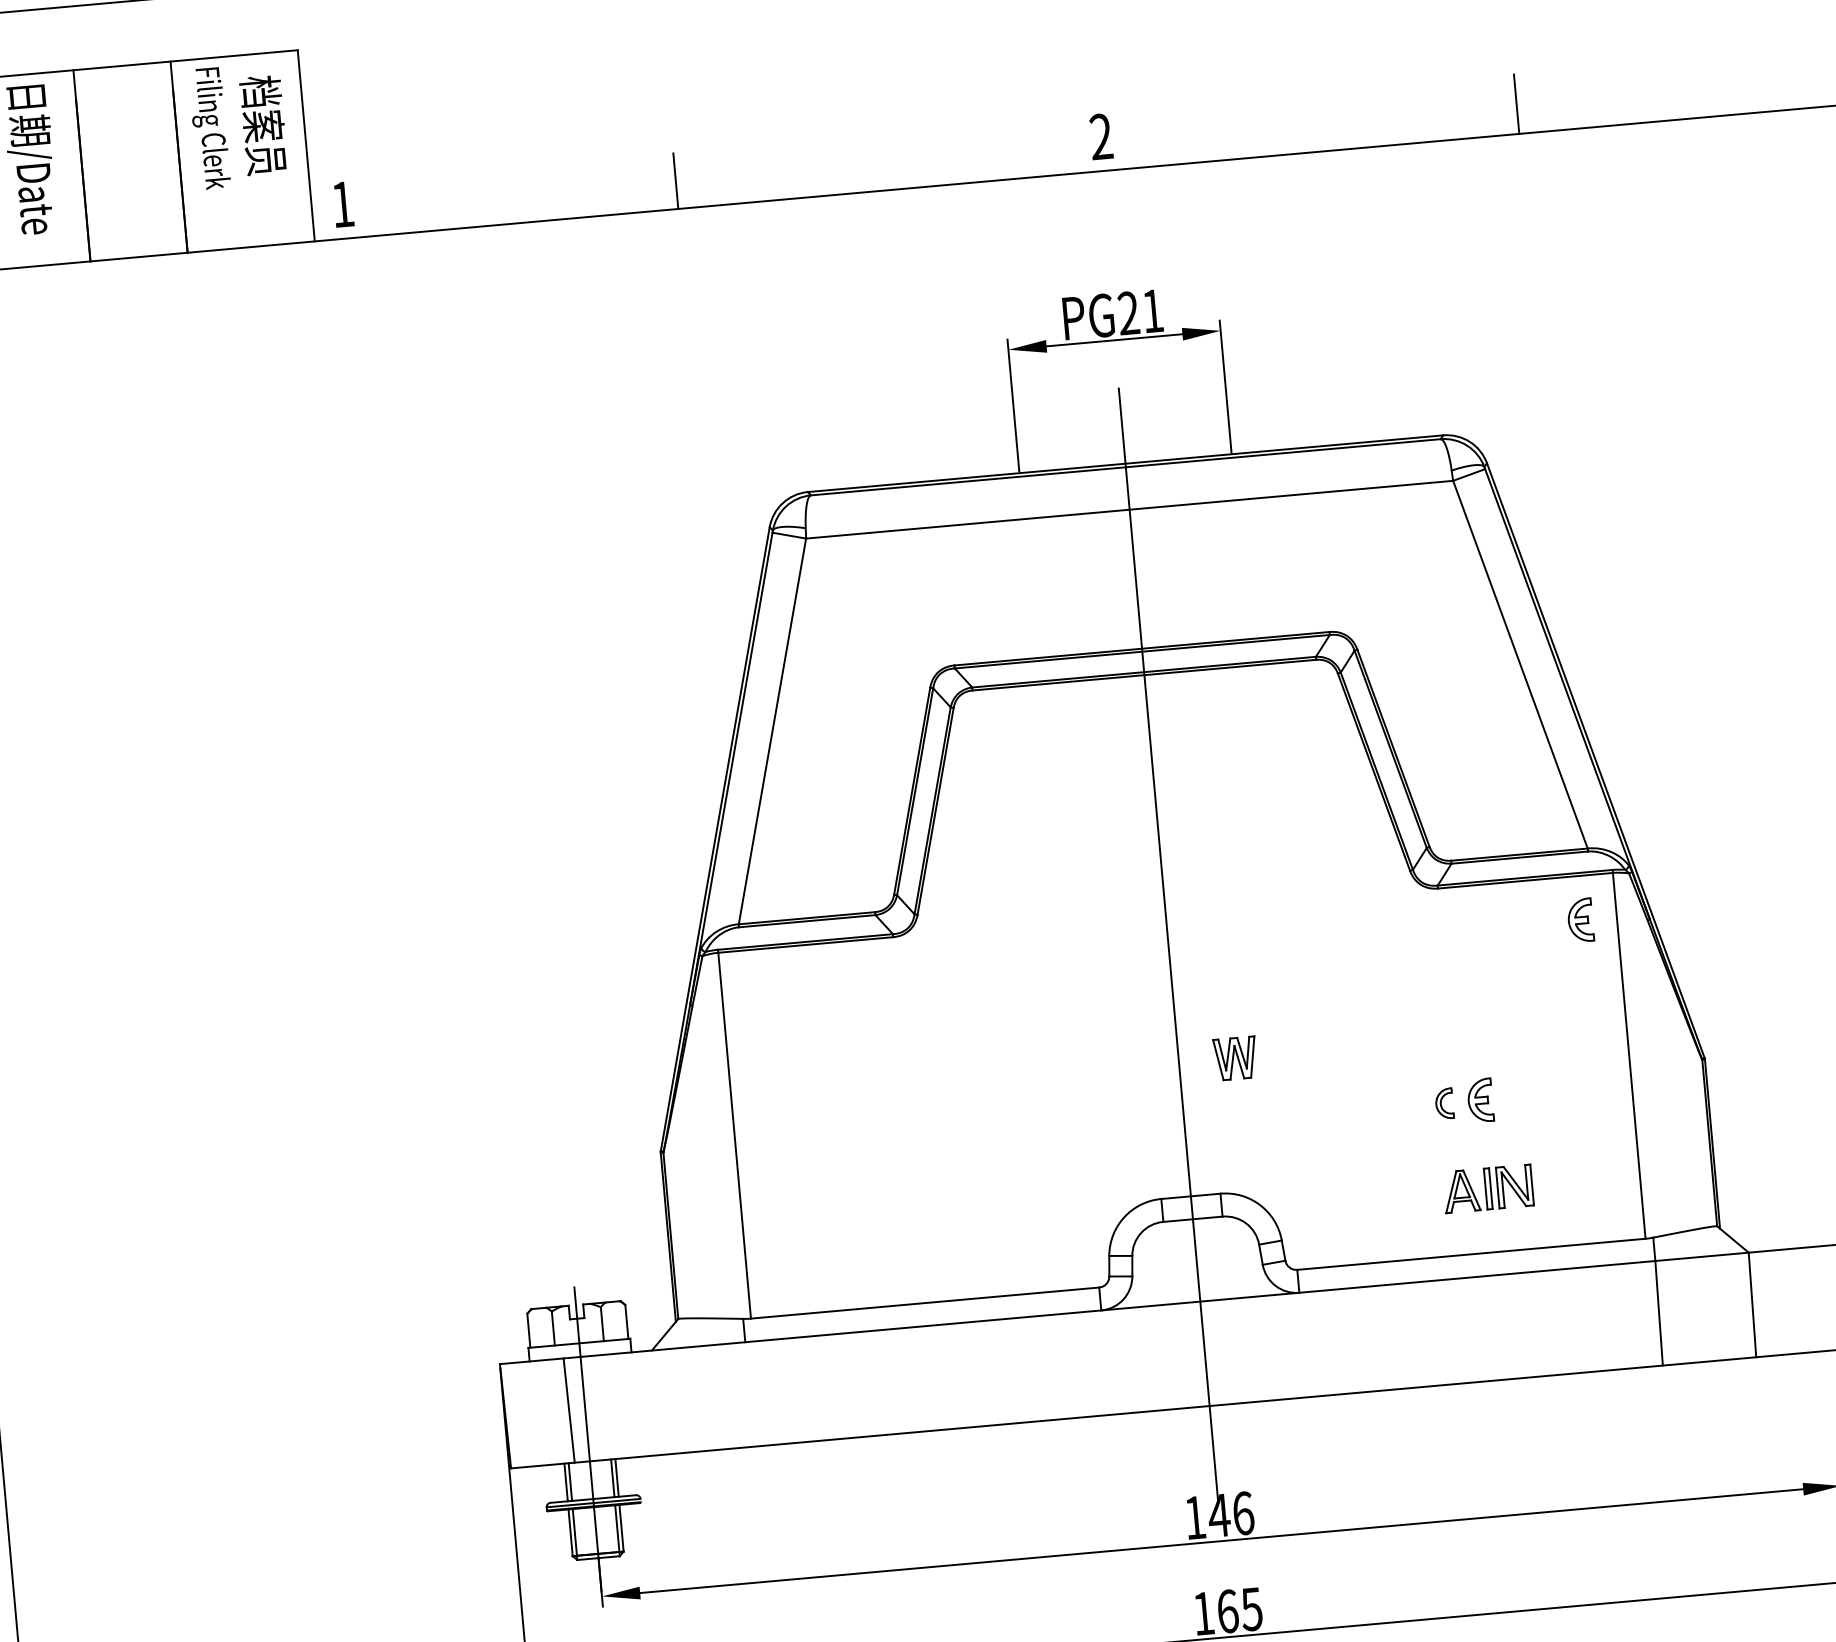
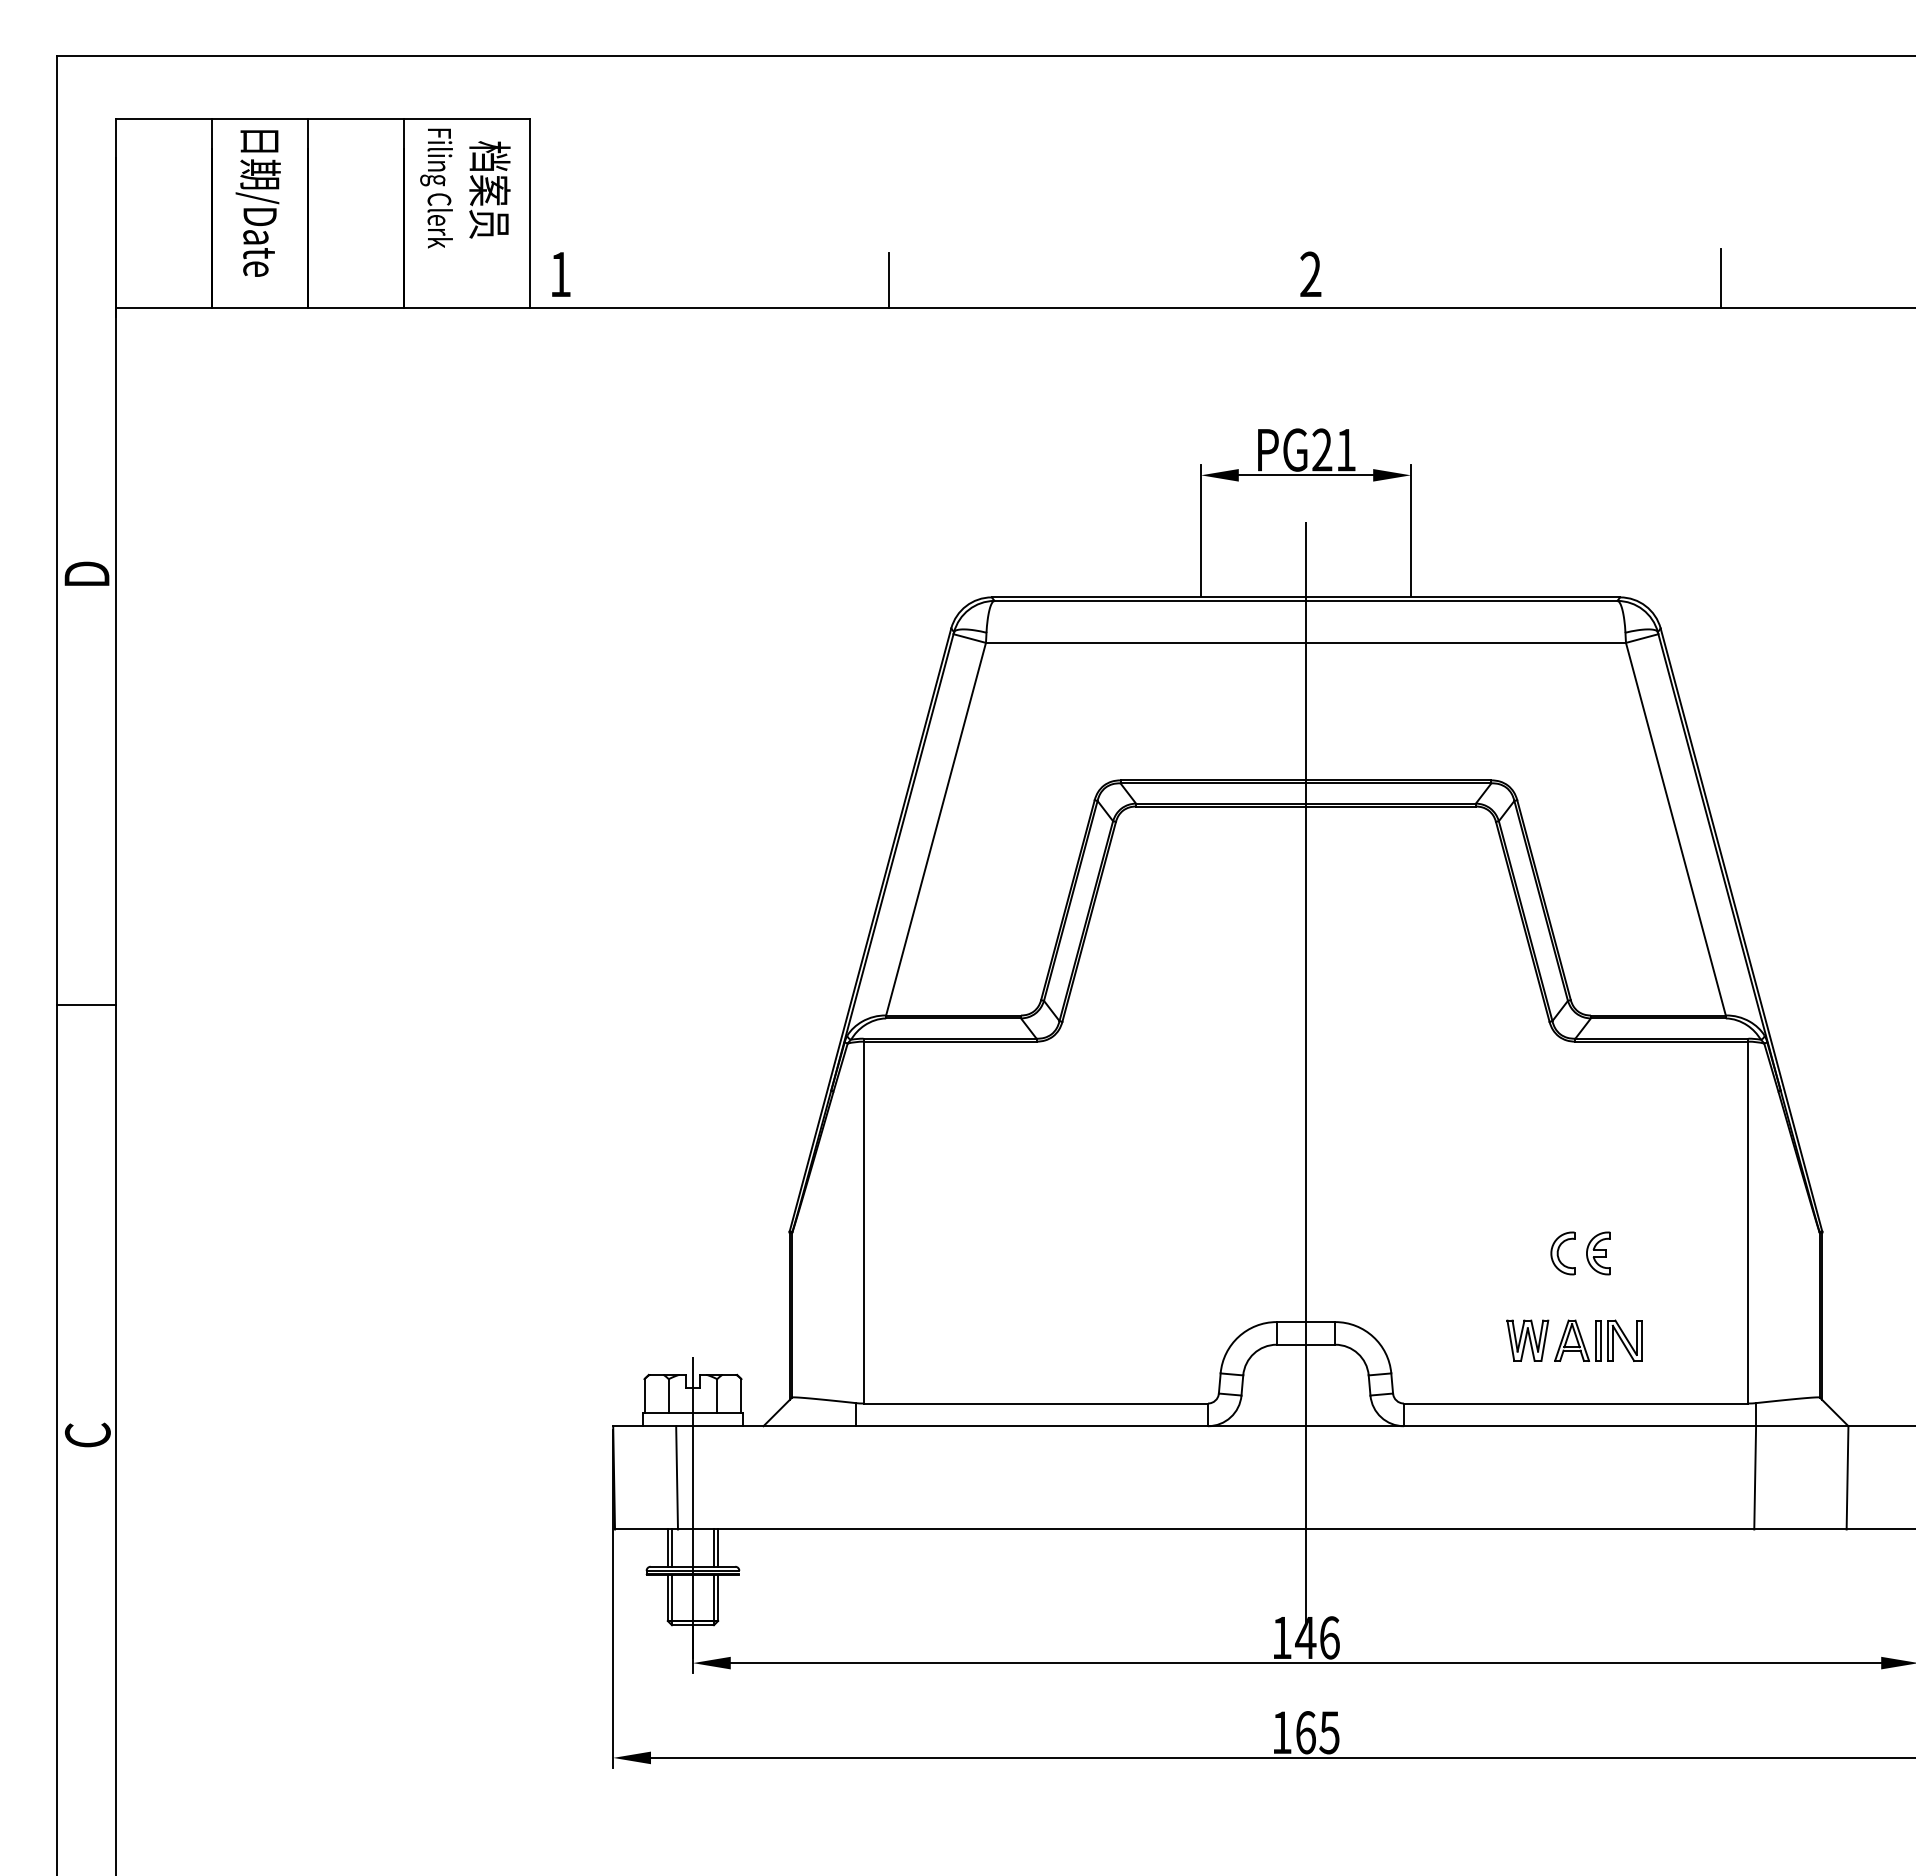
part: (1580, 920) -> (1712, 1085), removed
part: (1235, 1058) -> (1527, 1340), moved
part: (1444, 1103) -> (1562, 1253), size x1.43

